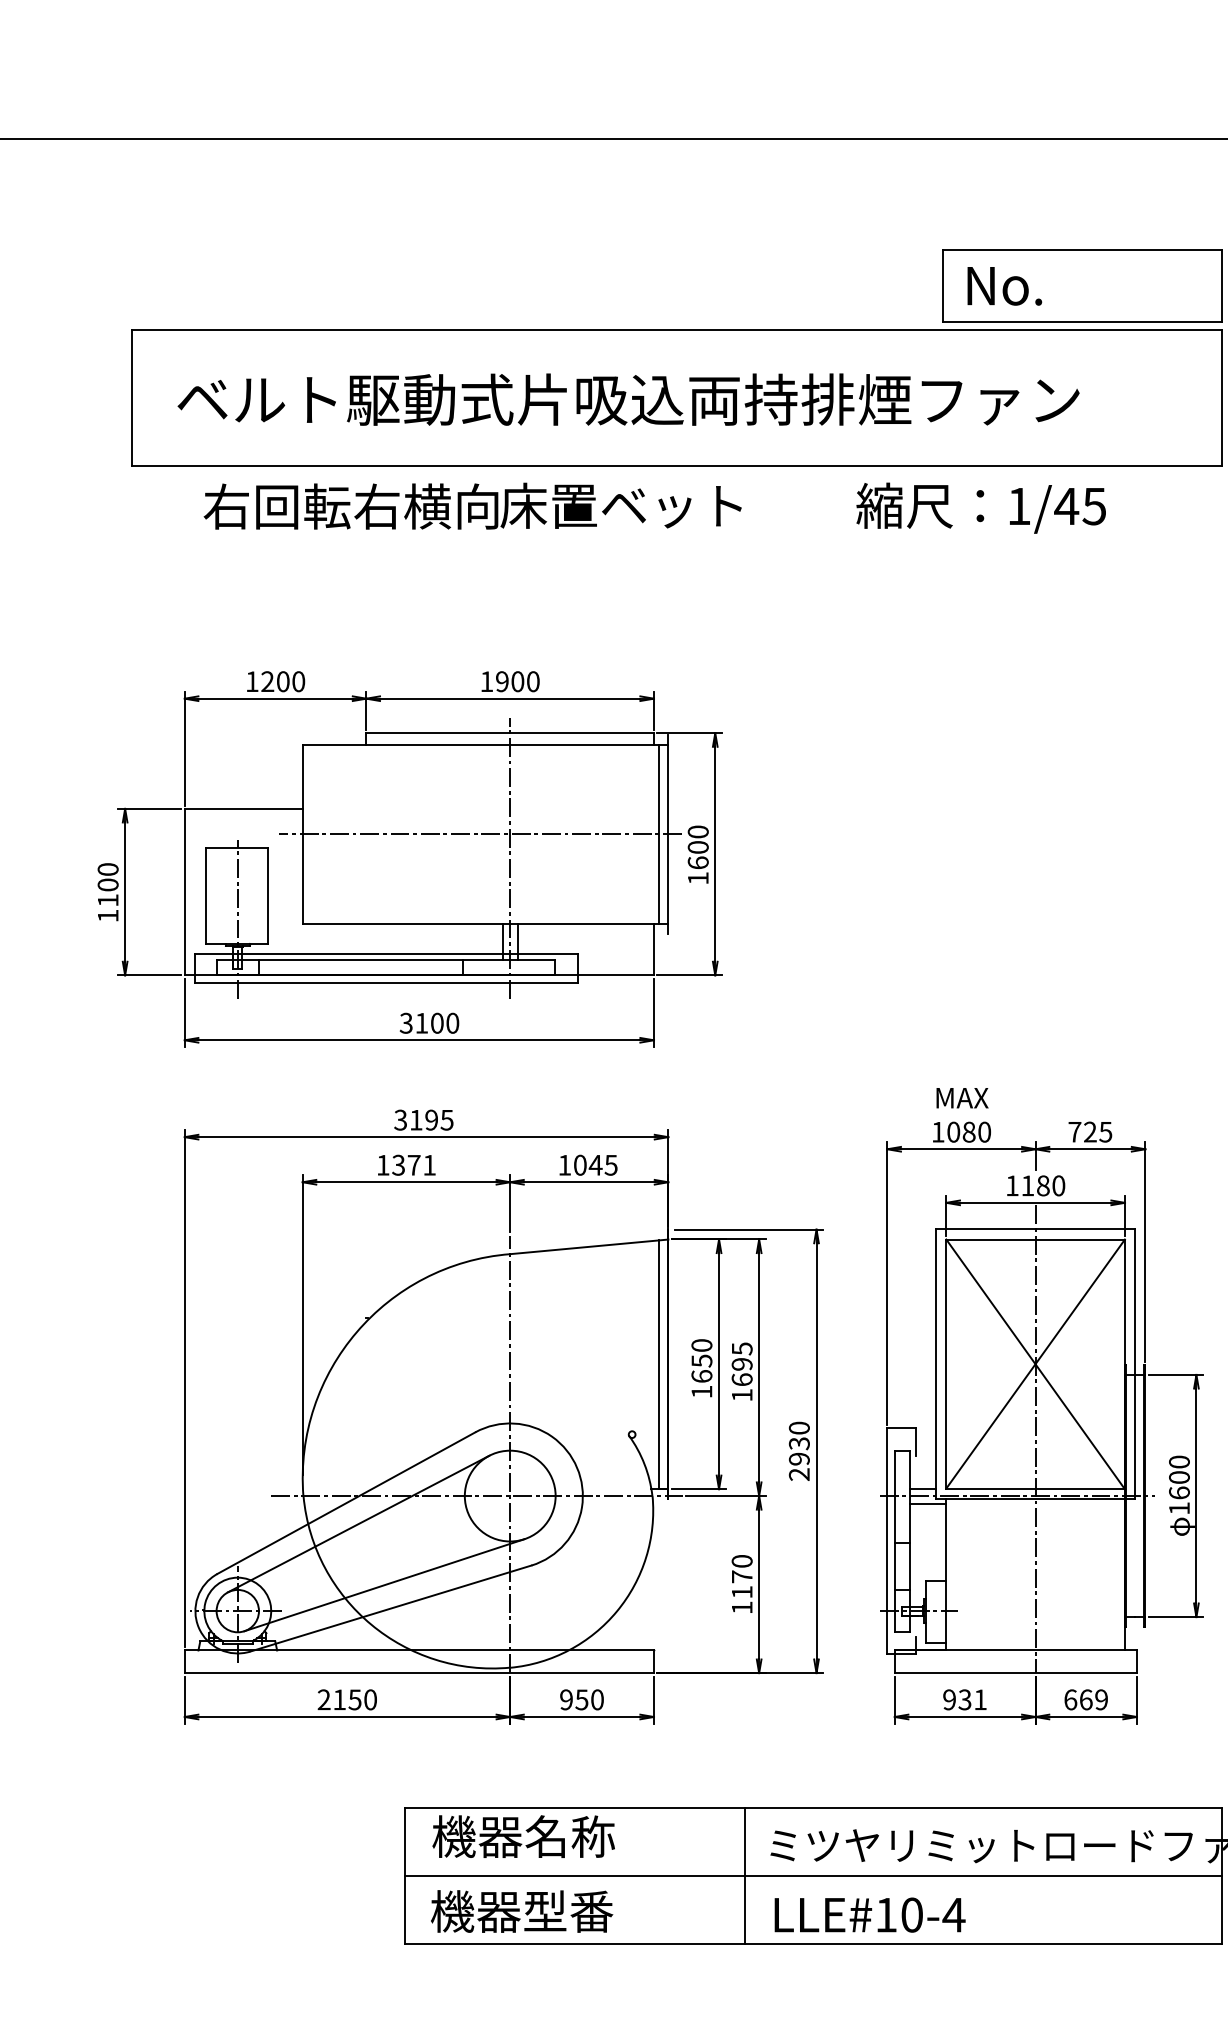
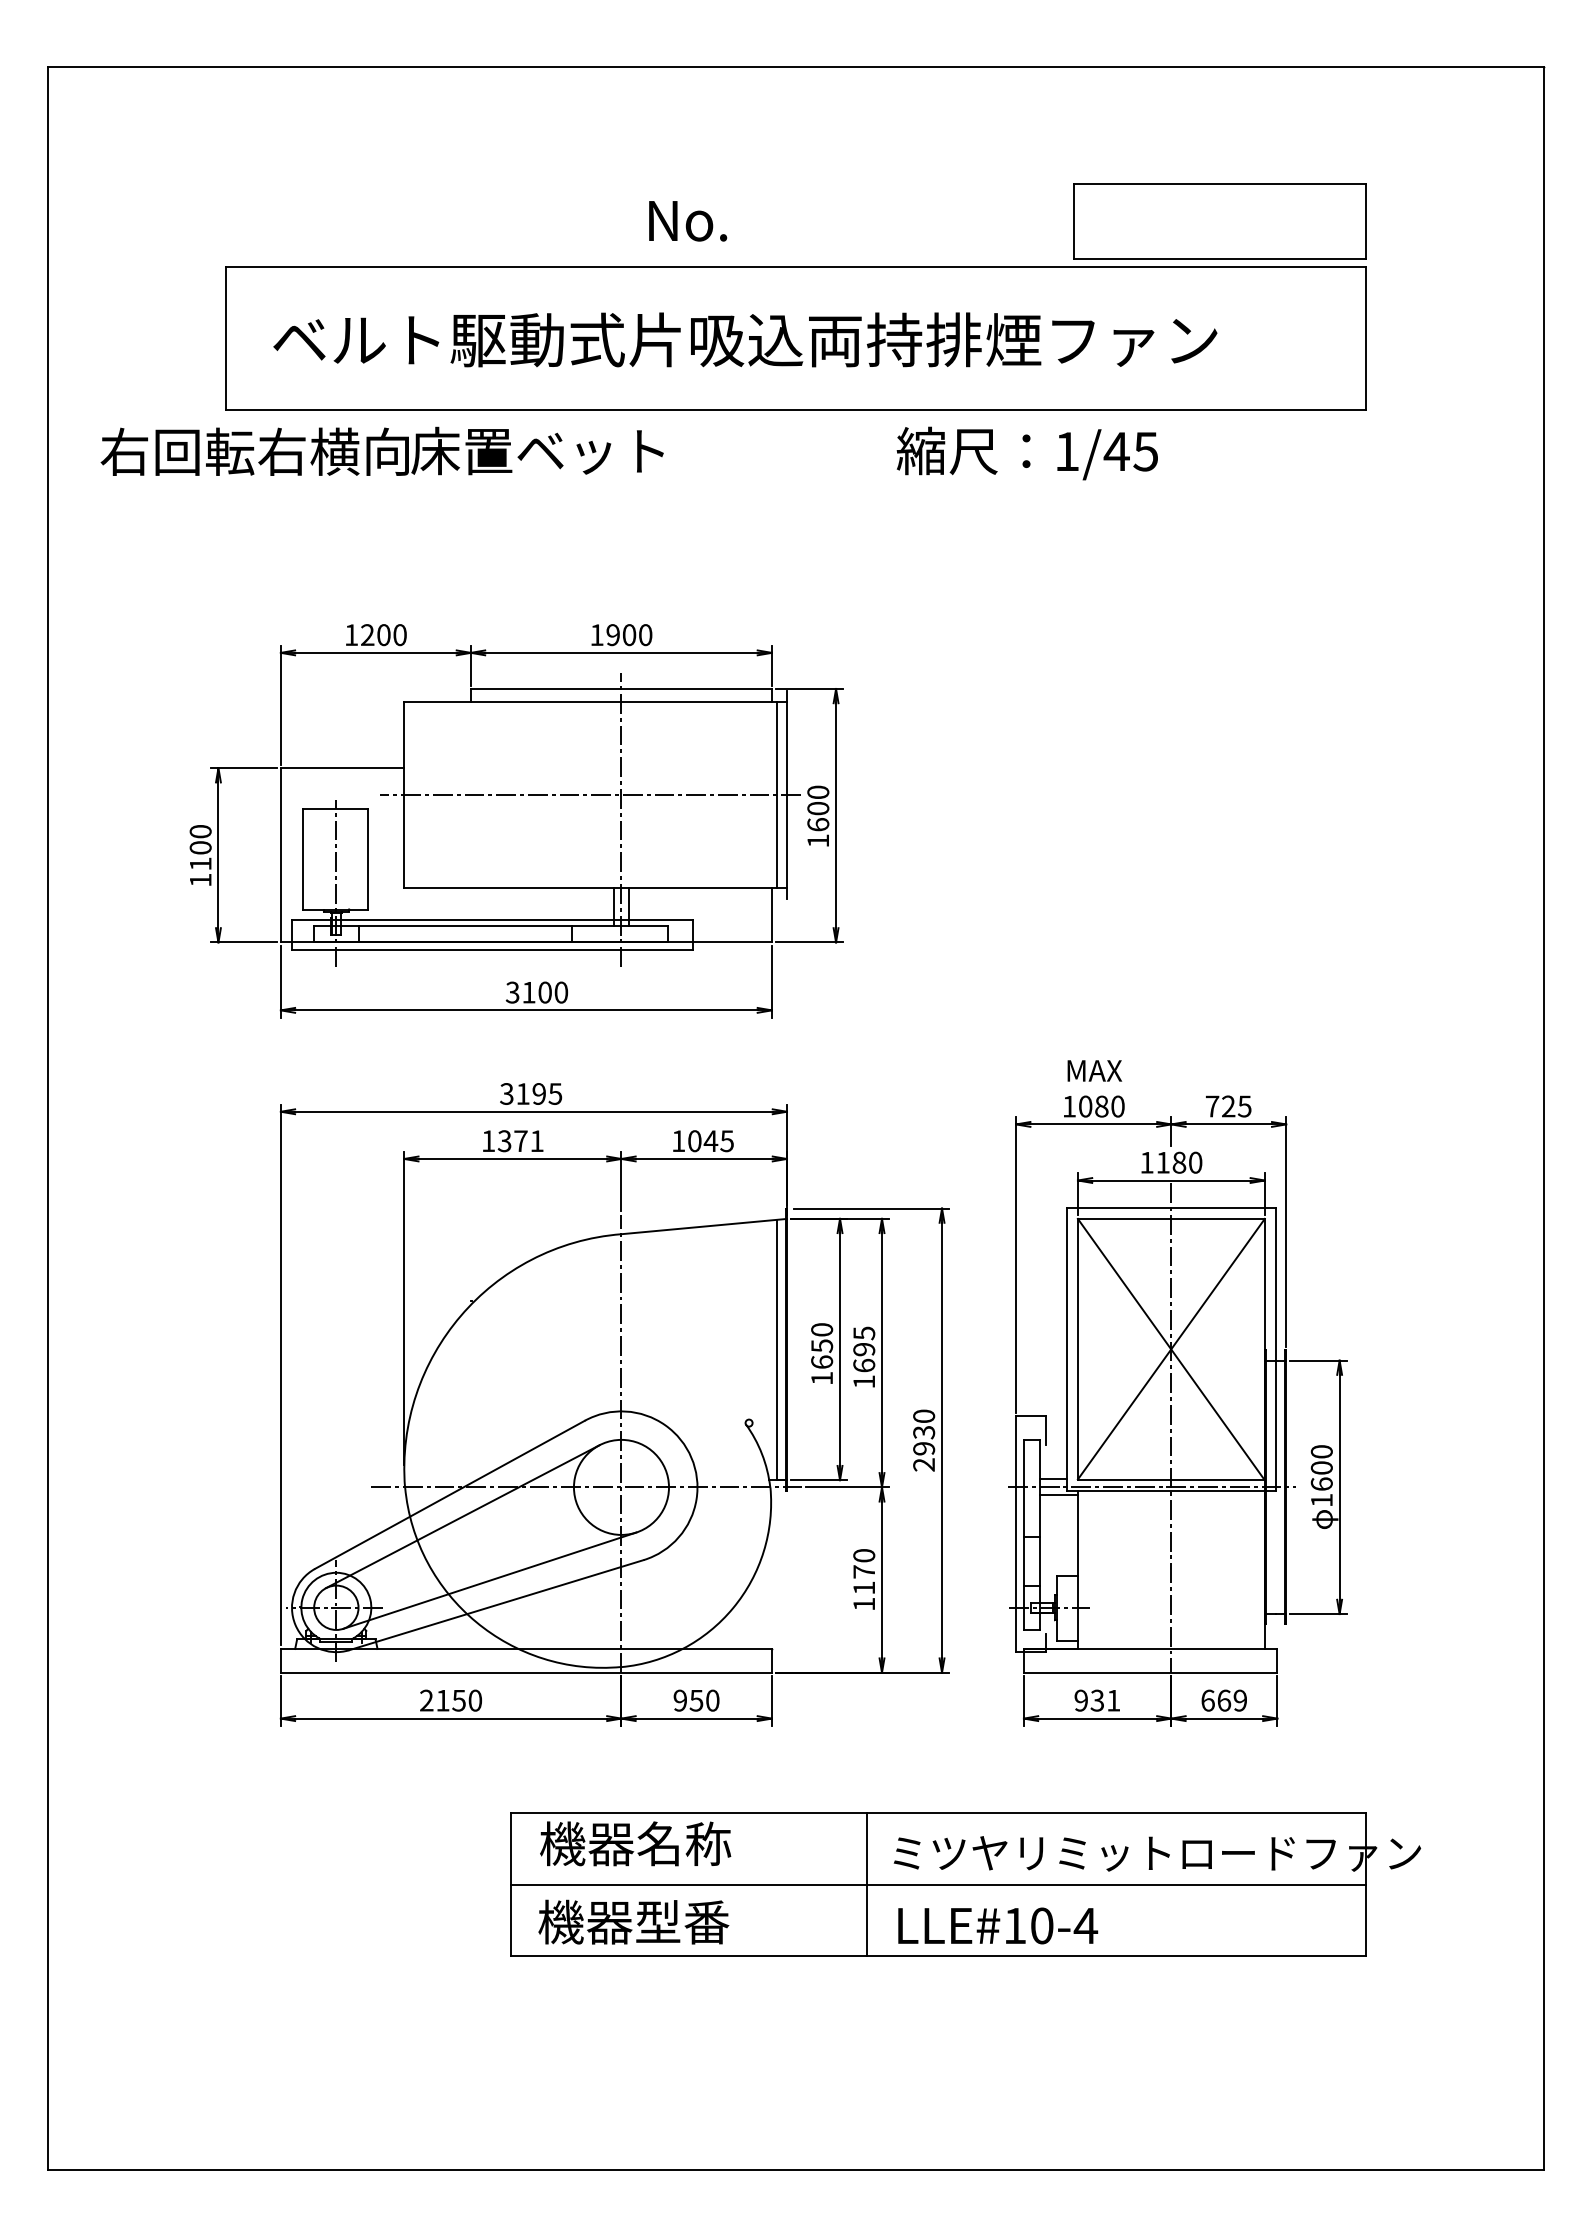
text: (1005, 286) -> (688, 221), moved
text: (472, 505) -> (381, 450), moved
text: (980, 508) -> (1026, 453), moved

